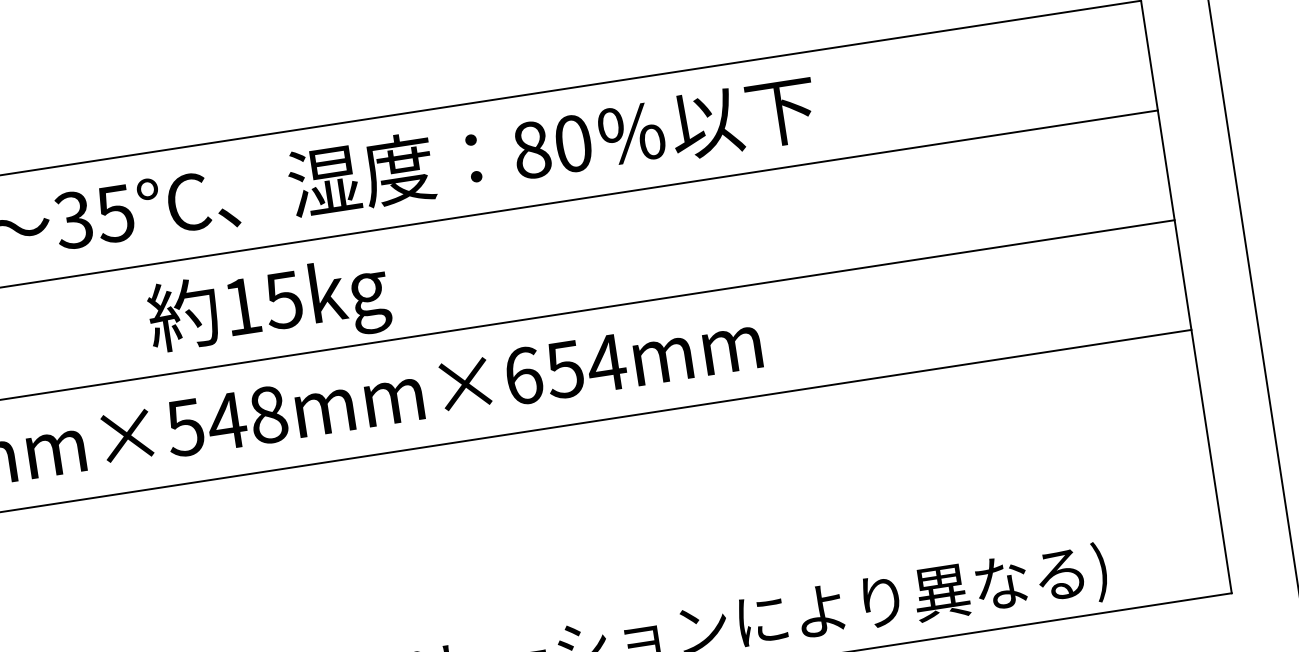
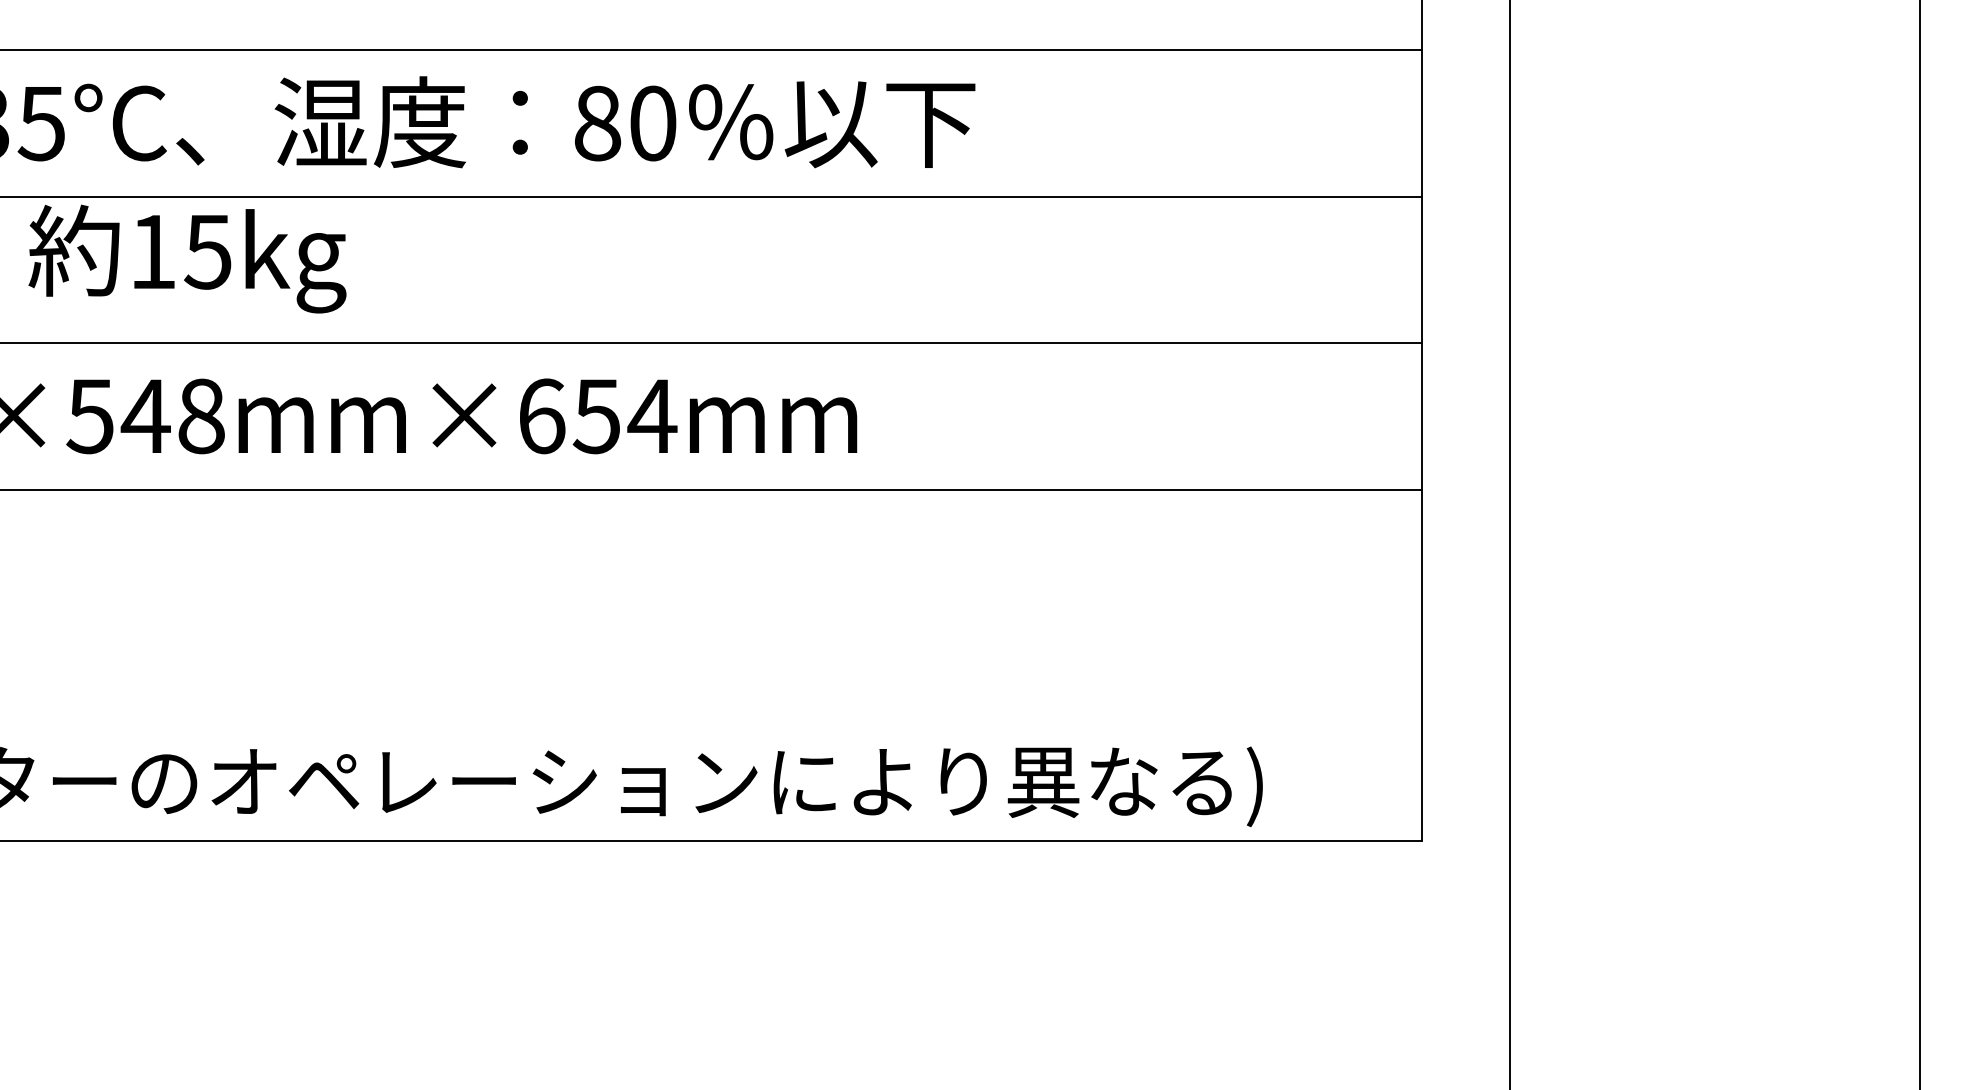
text: (269, 307) -> (187, 258), moved

